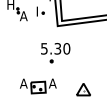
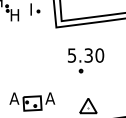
text: (23, 16) -> (14, 15), A -> H
part: (55, 53) -> (85, 61), moved

